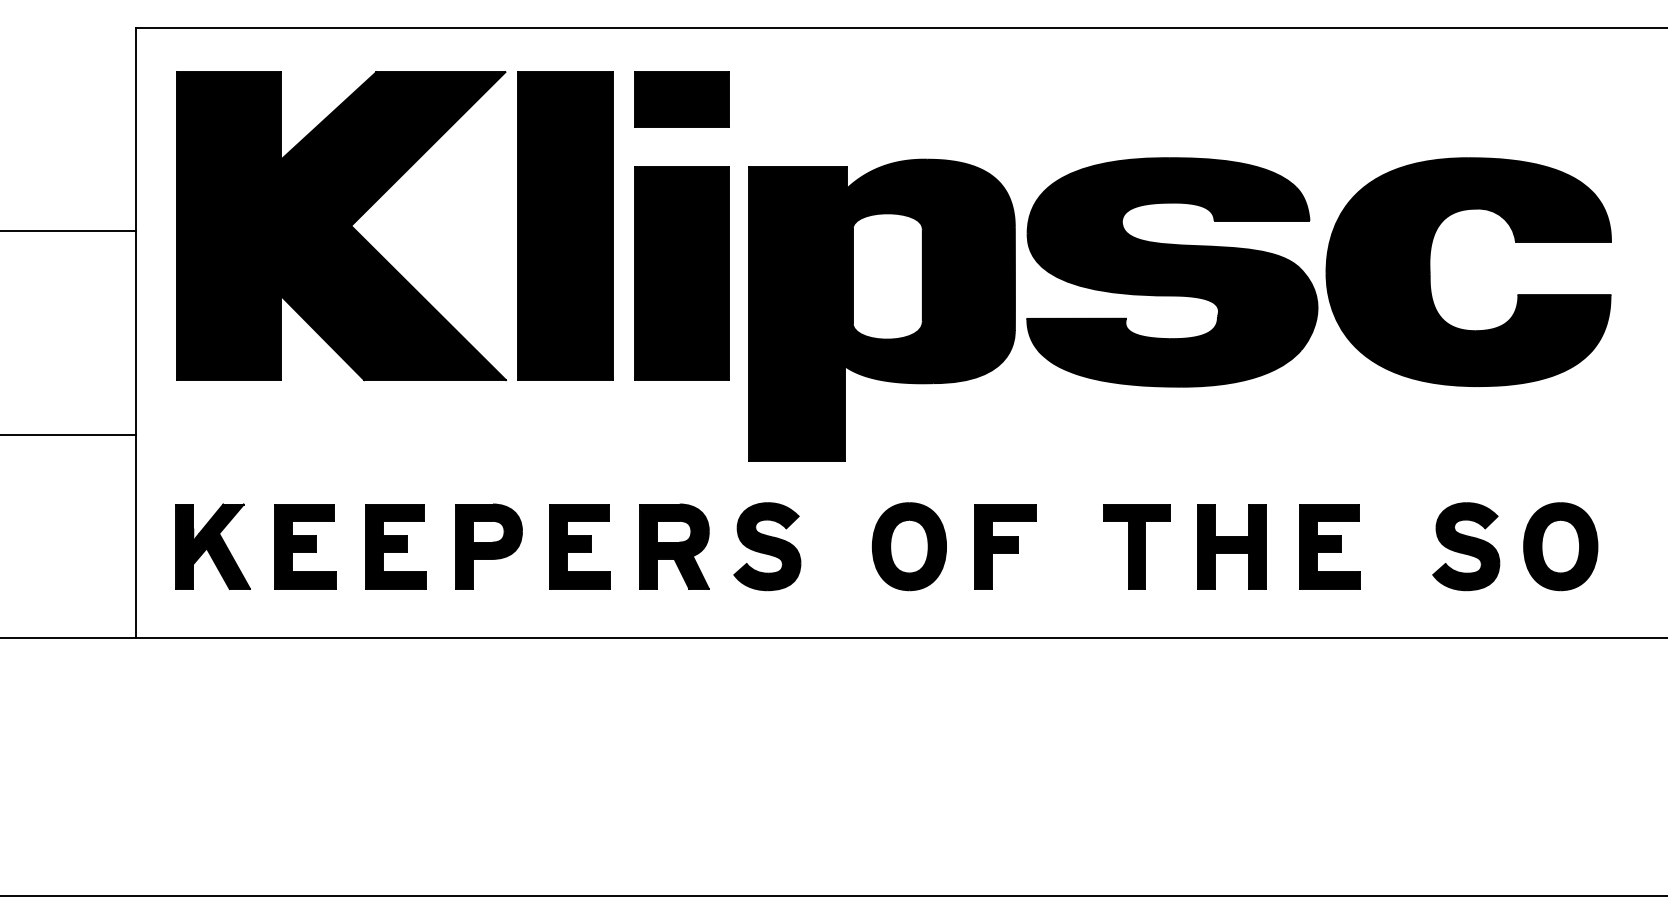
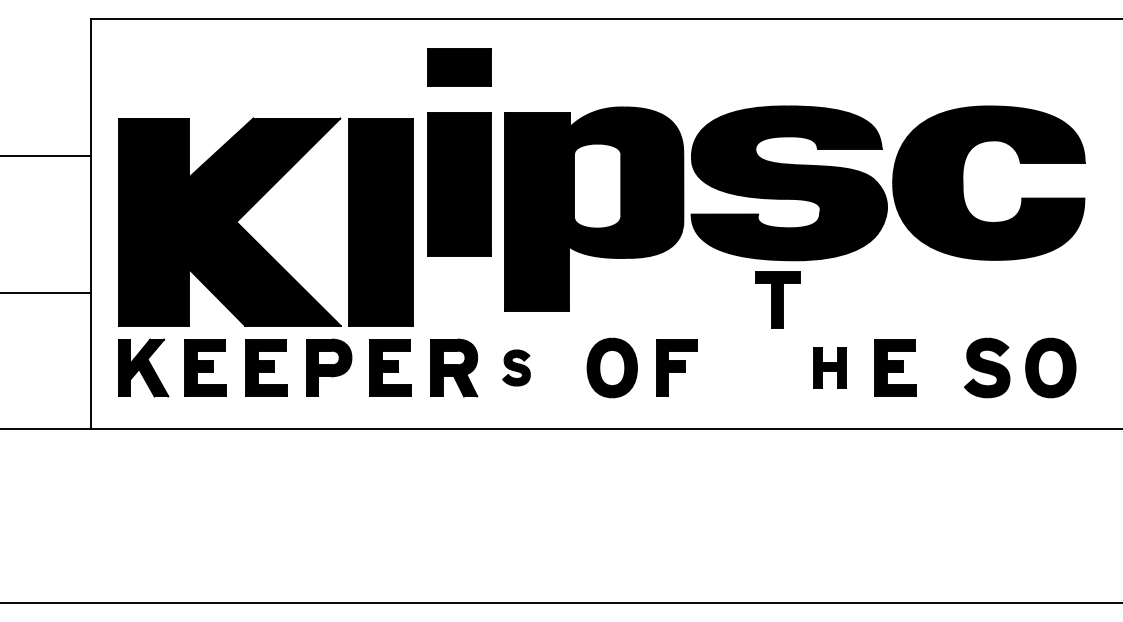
part: (375, 204) -> (252, 207), moved
part: (767, 545) -> (516, 367), size x0.6
part: (1136, 545) -> (777, 299), moved
part: (1232, 545) -> (829, 367), size x0.7

